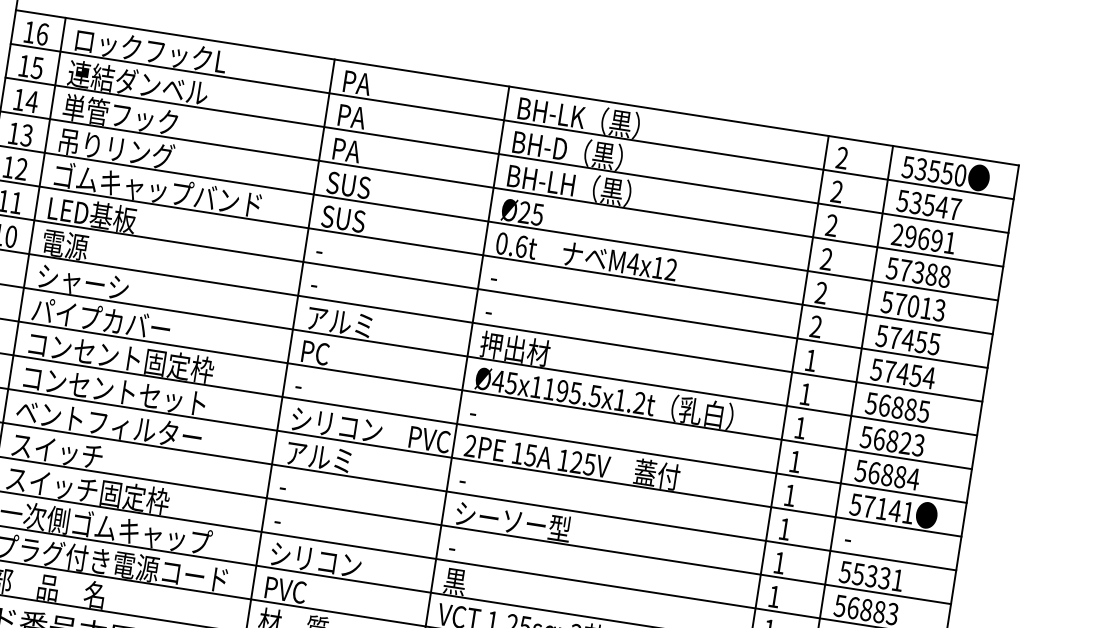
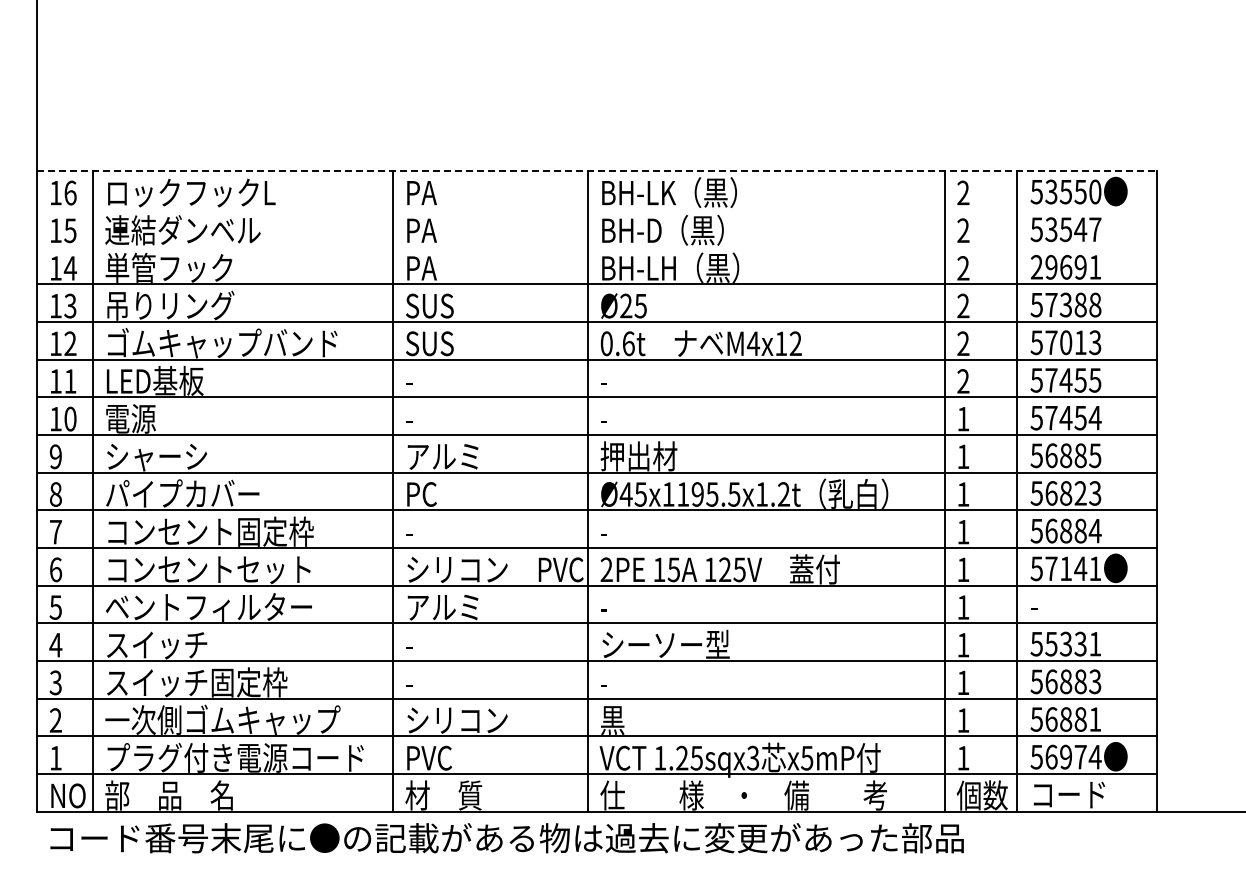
line: (517, 88) -> (597, 171), solid -> dashed
line: (512, 121) -> (597, 208), removed
line: (507, 155) -> (597, 246), removed

